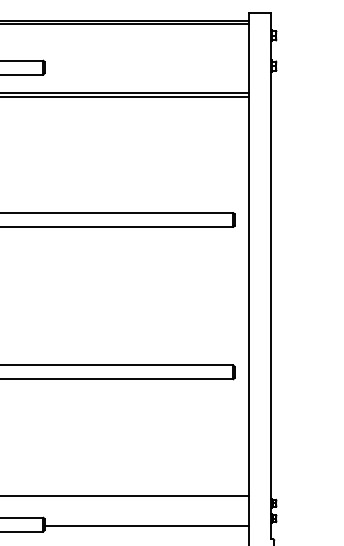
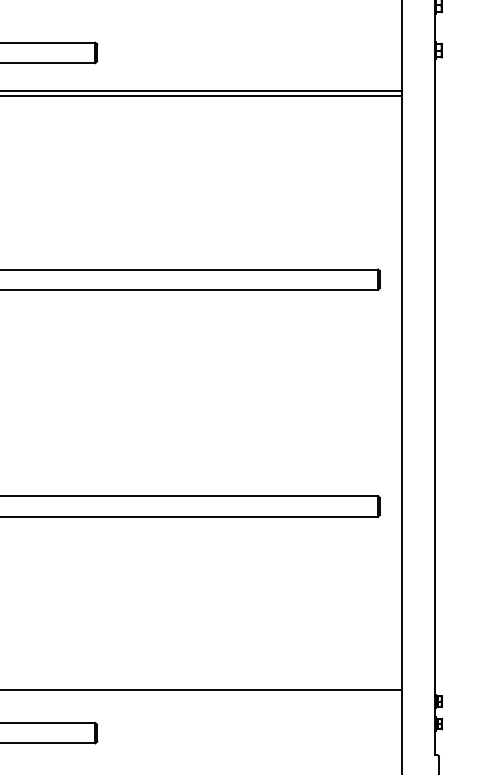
line: (146, 526) -> (248, 735), removed

